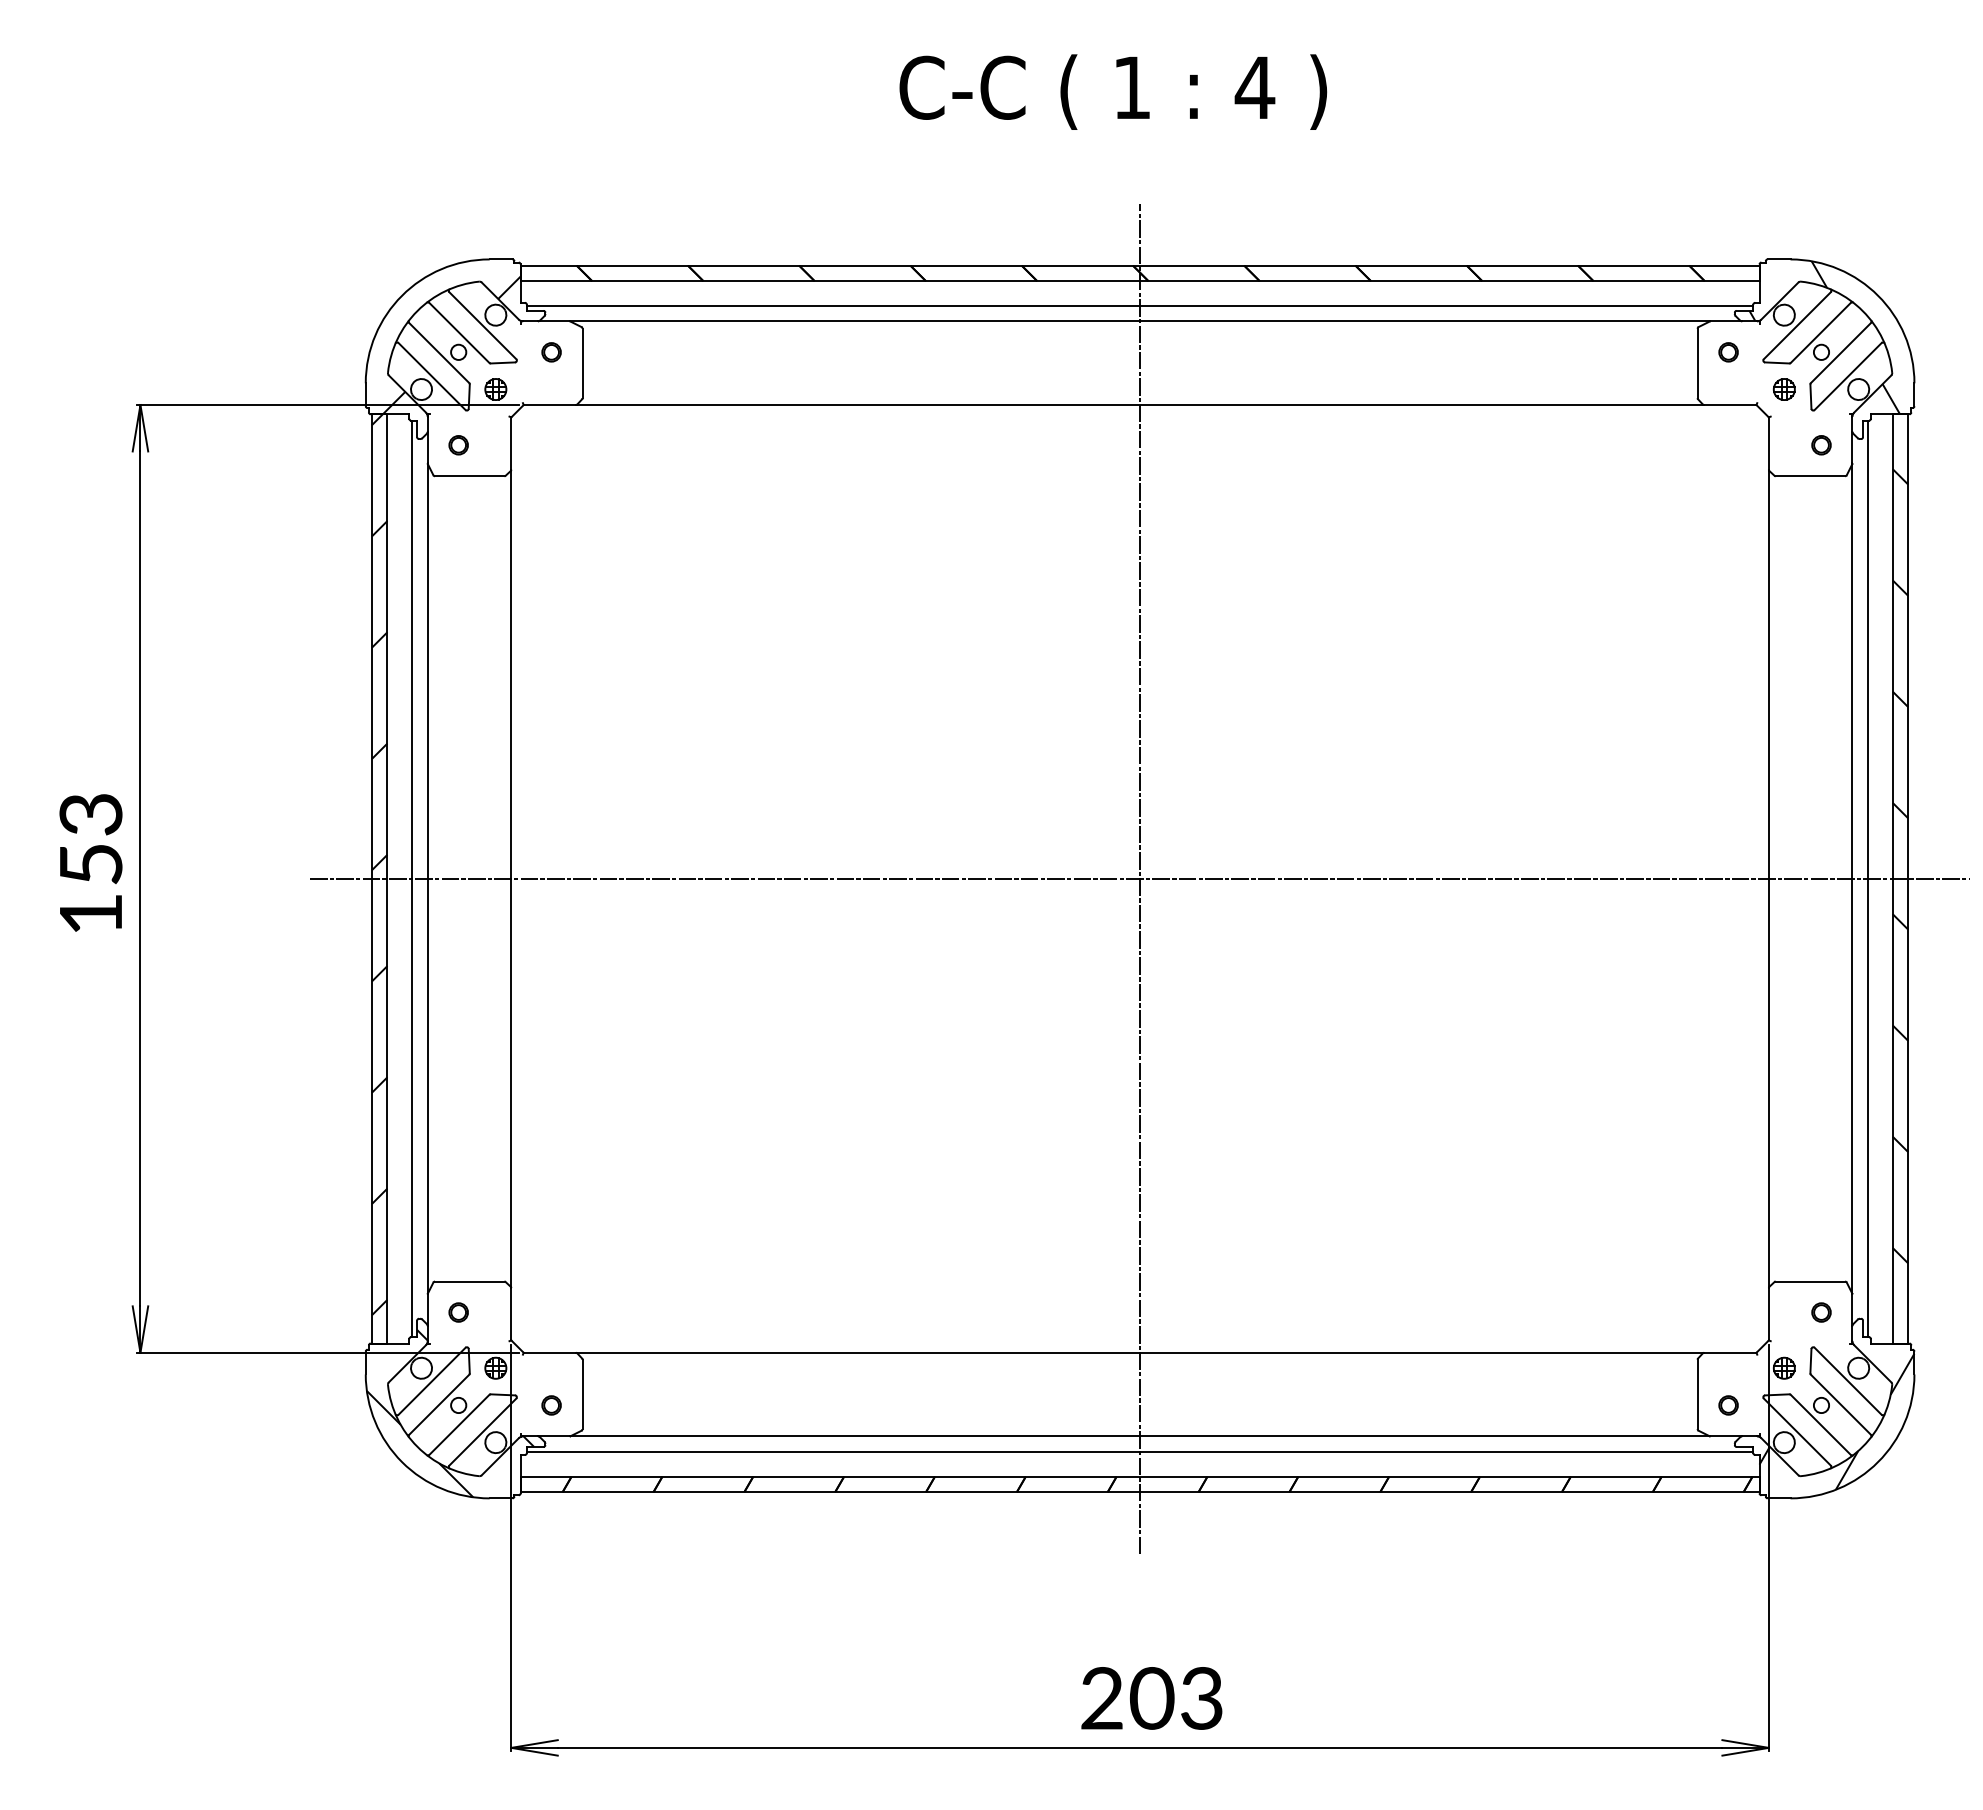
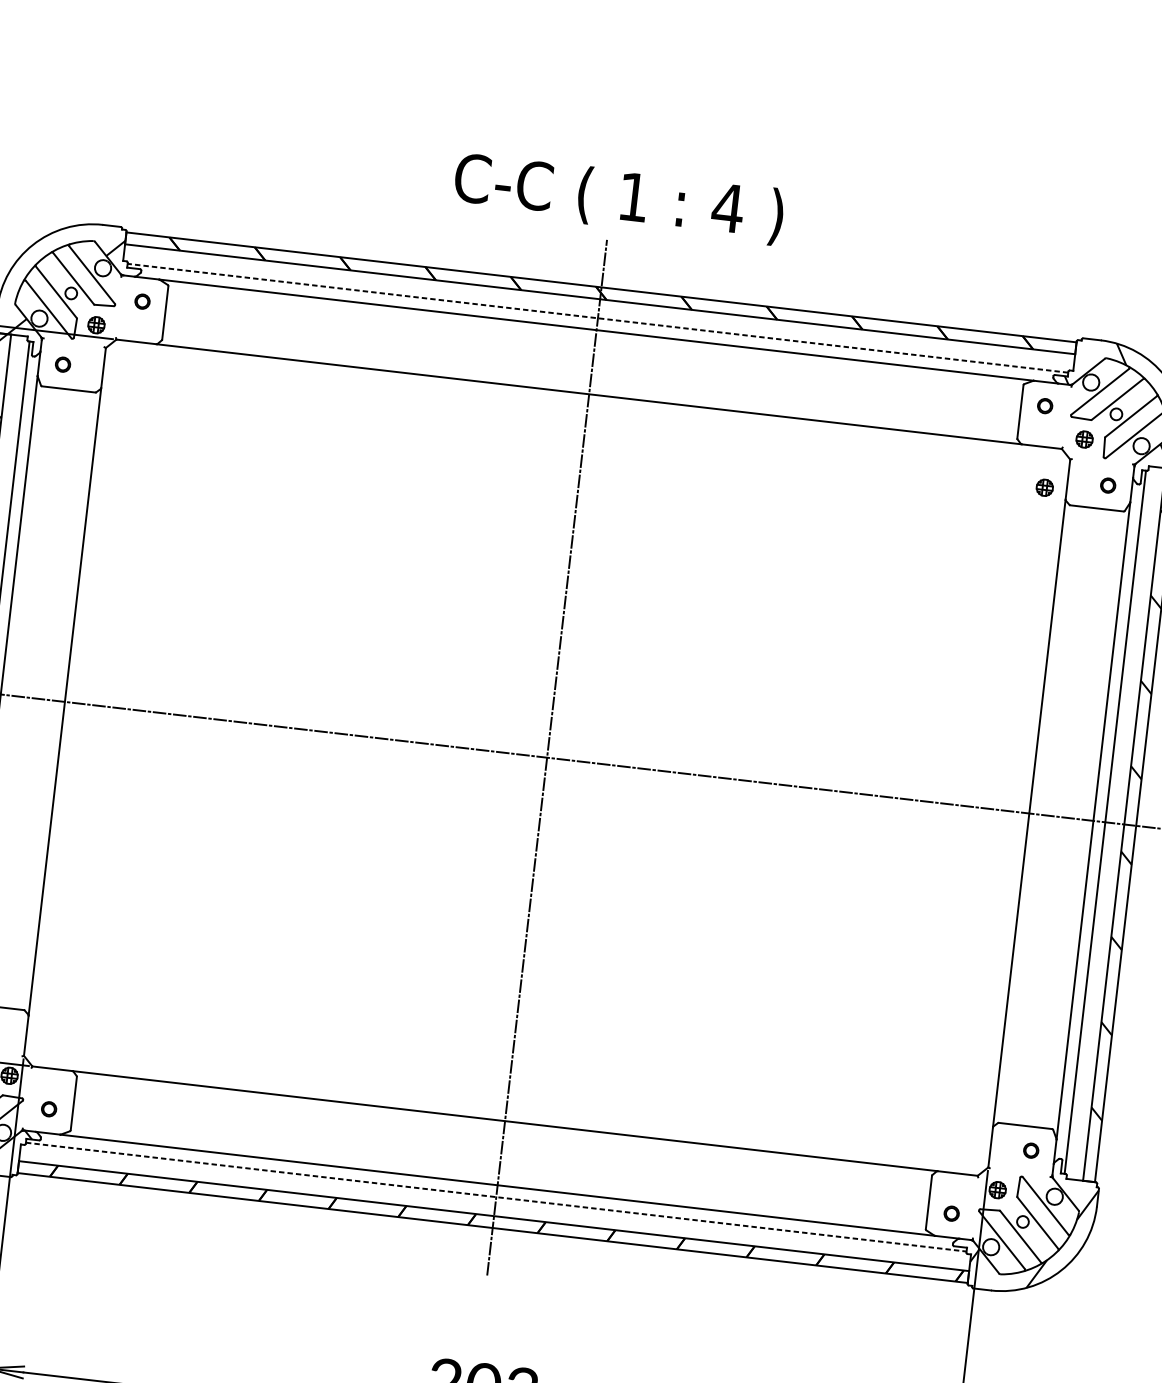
text: (1113, 91) -> (619, 198), moved
line: (1139, 305) -> (597, 317), solid -> dashed
part: (1739, 457) -> (1044, 487), added
line: (1140, 1451) -> (496, 1196), solid -> dashed

